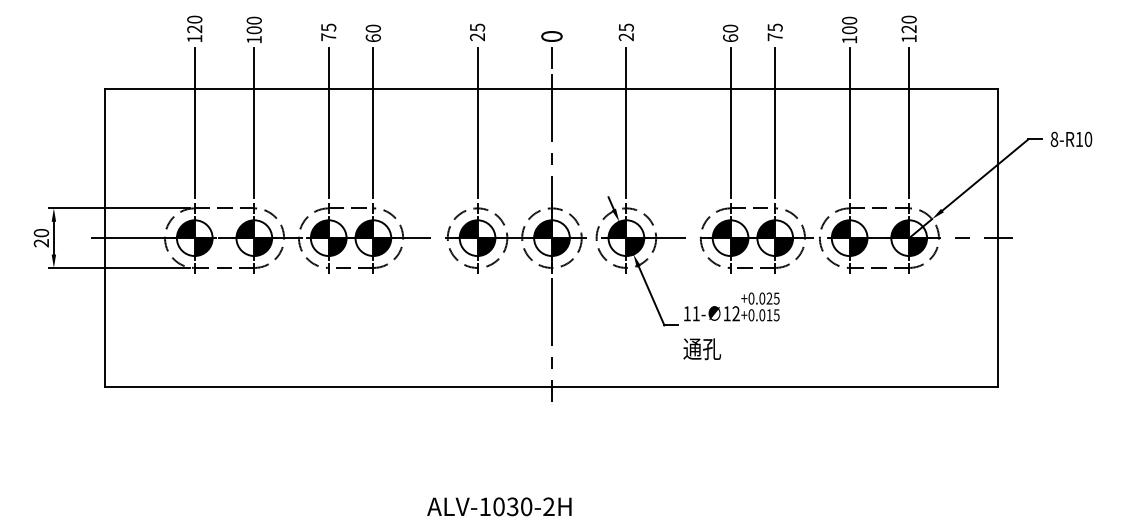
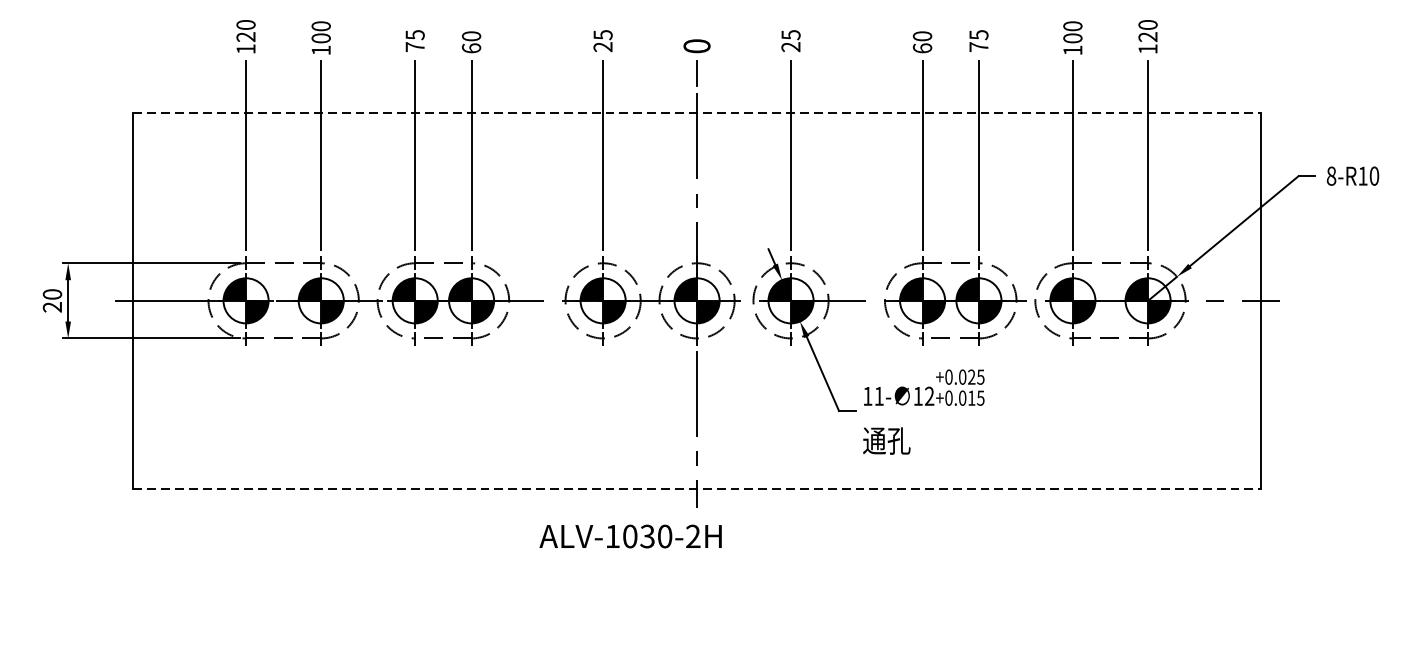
line: (552, 89) -> (697, 113), solid -> dashed
line: (552, 387) -> (697, 489), solid -> dashed
text: (499, 506) -> (630, 536), moved

